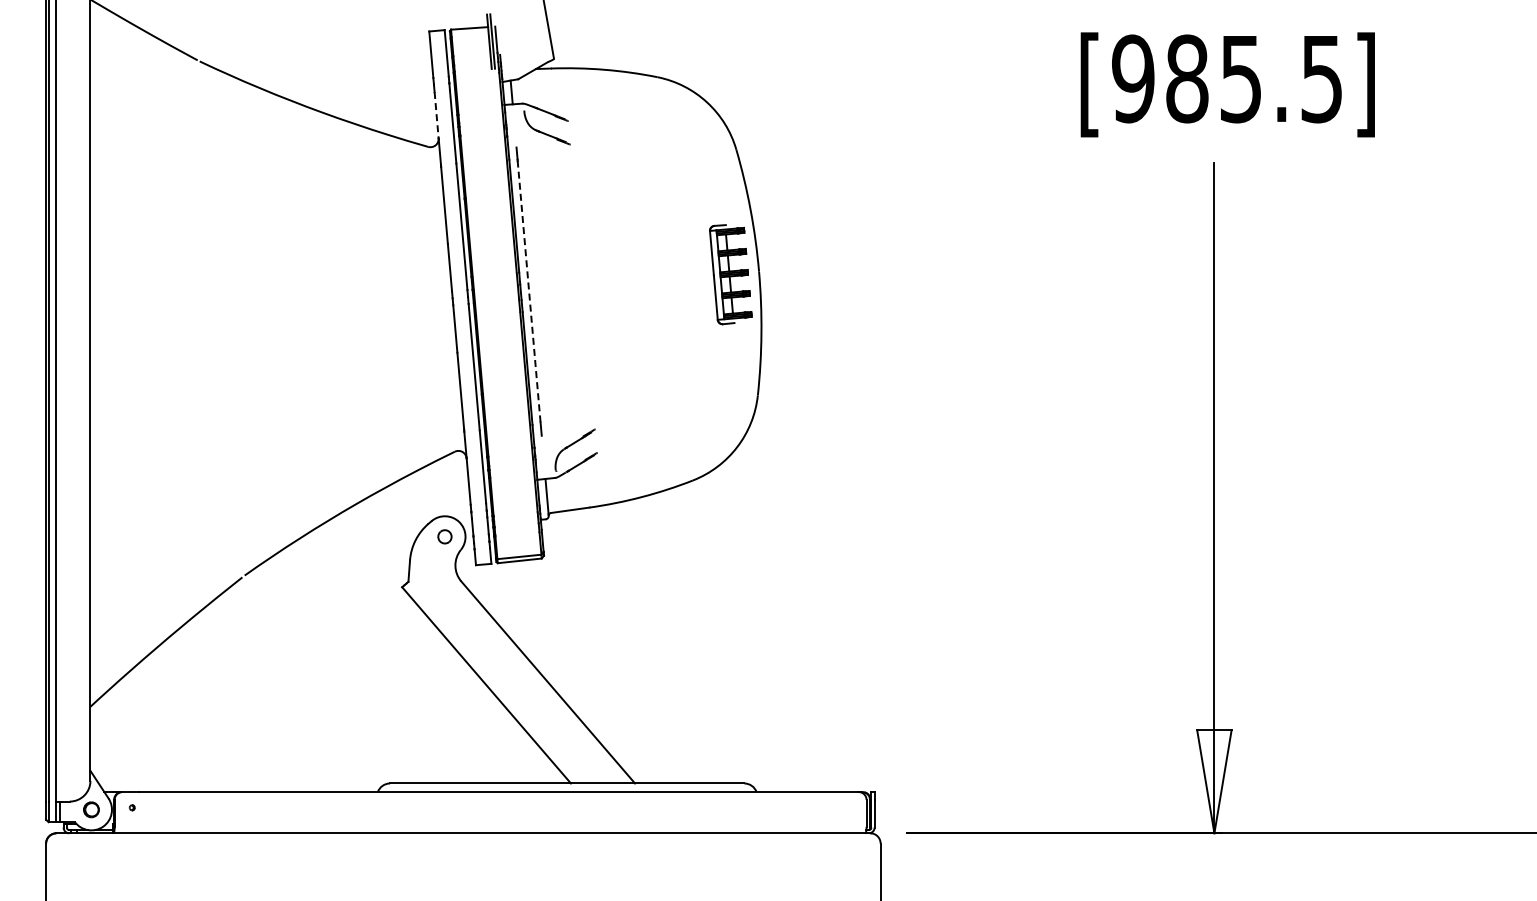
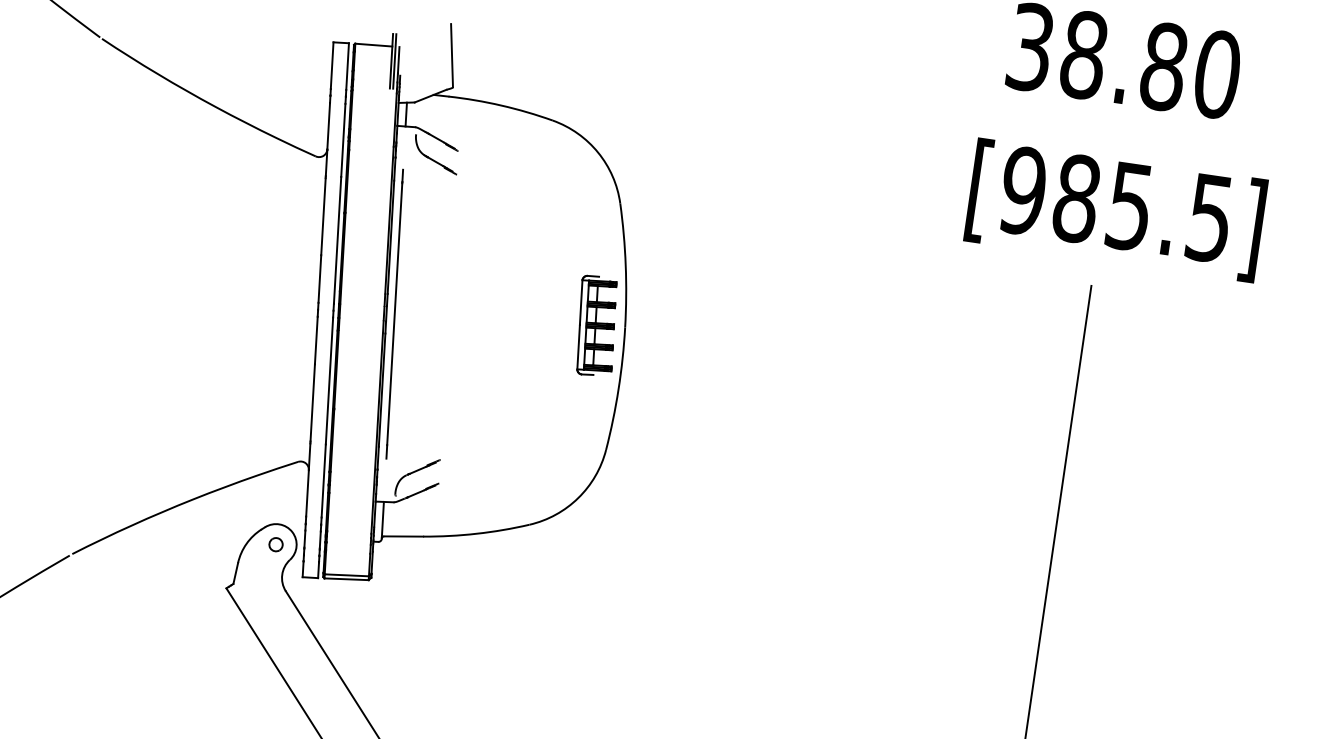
line: (436, 115) -> (328, 126), dashed -> solid
line: (529, 291) -> (395, 314), dashed -> solid

